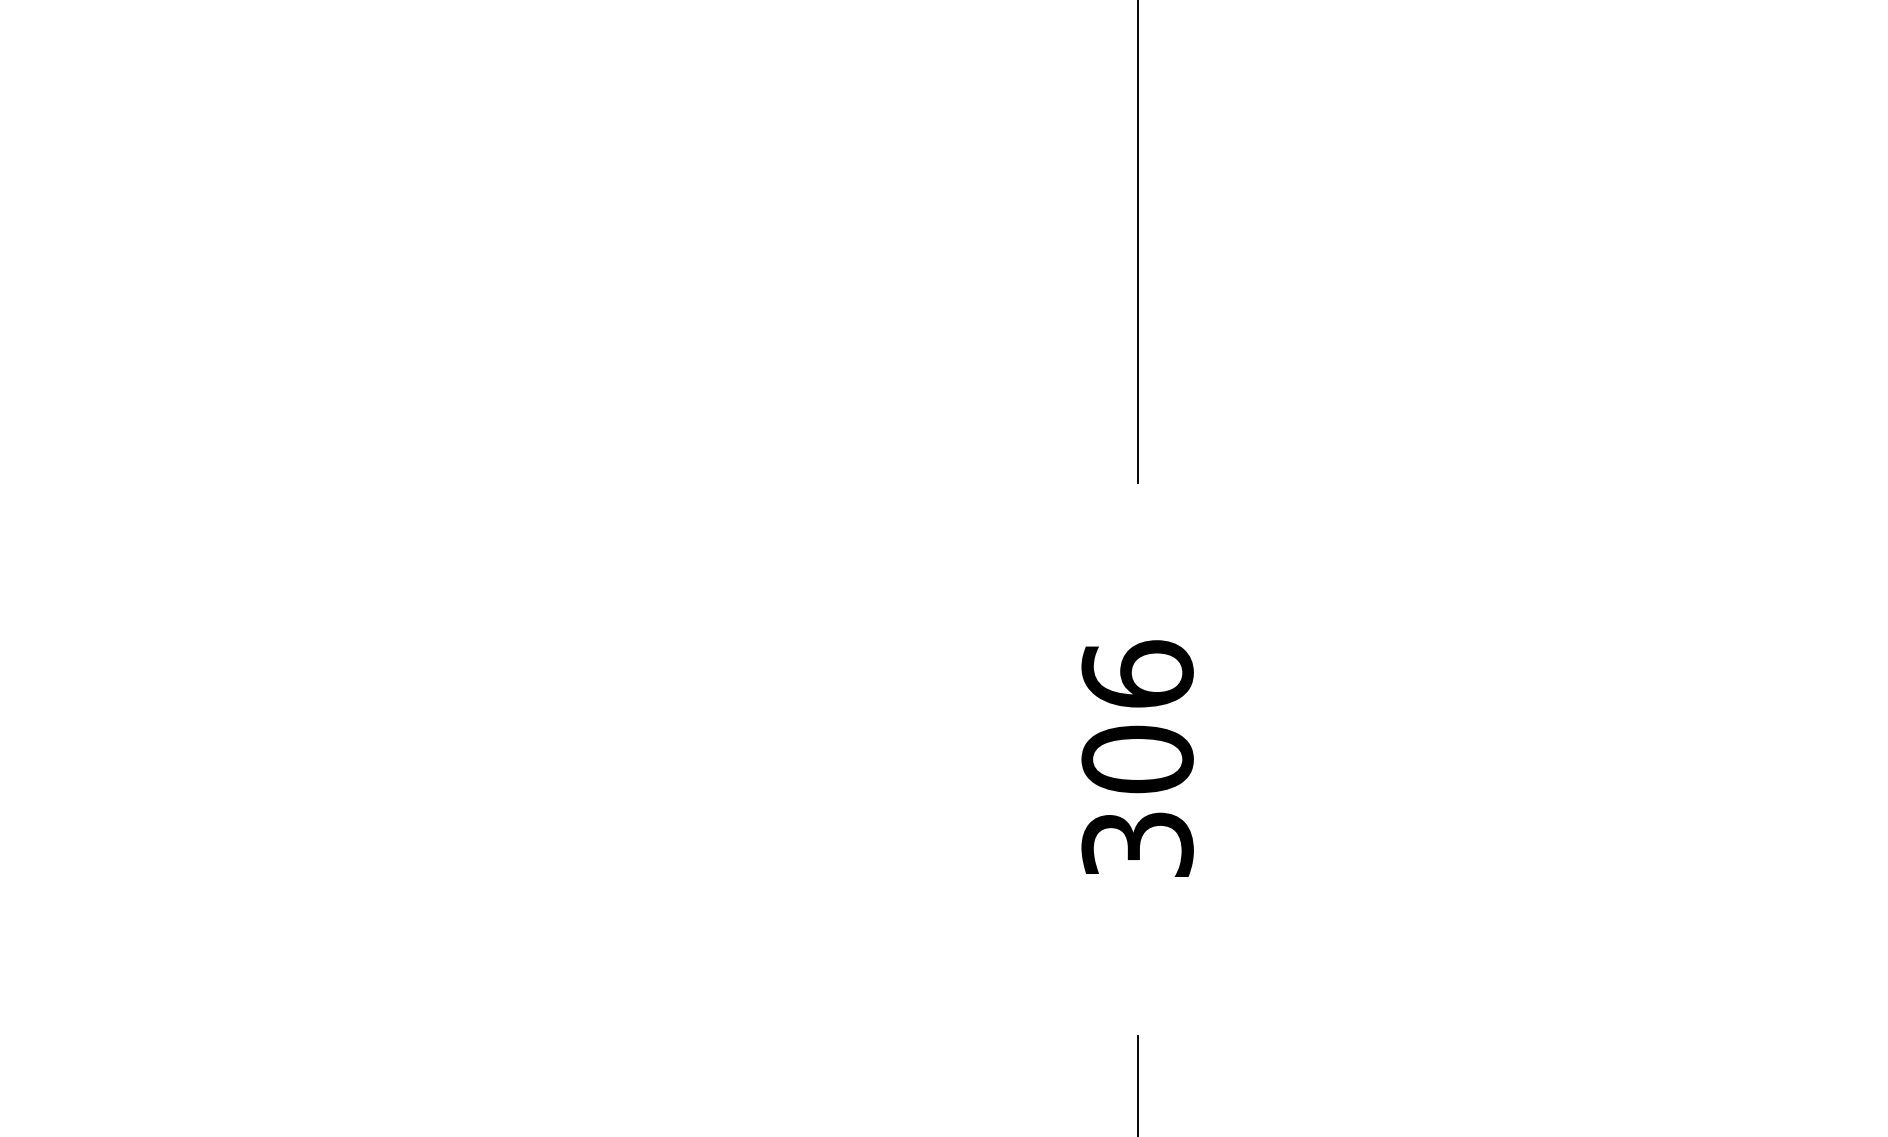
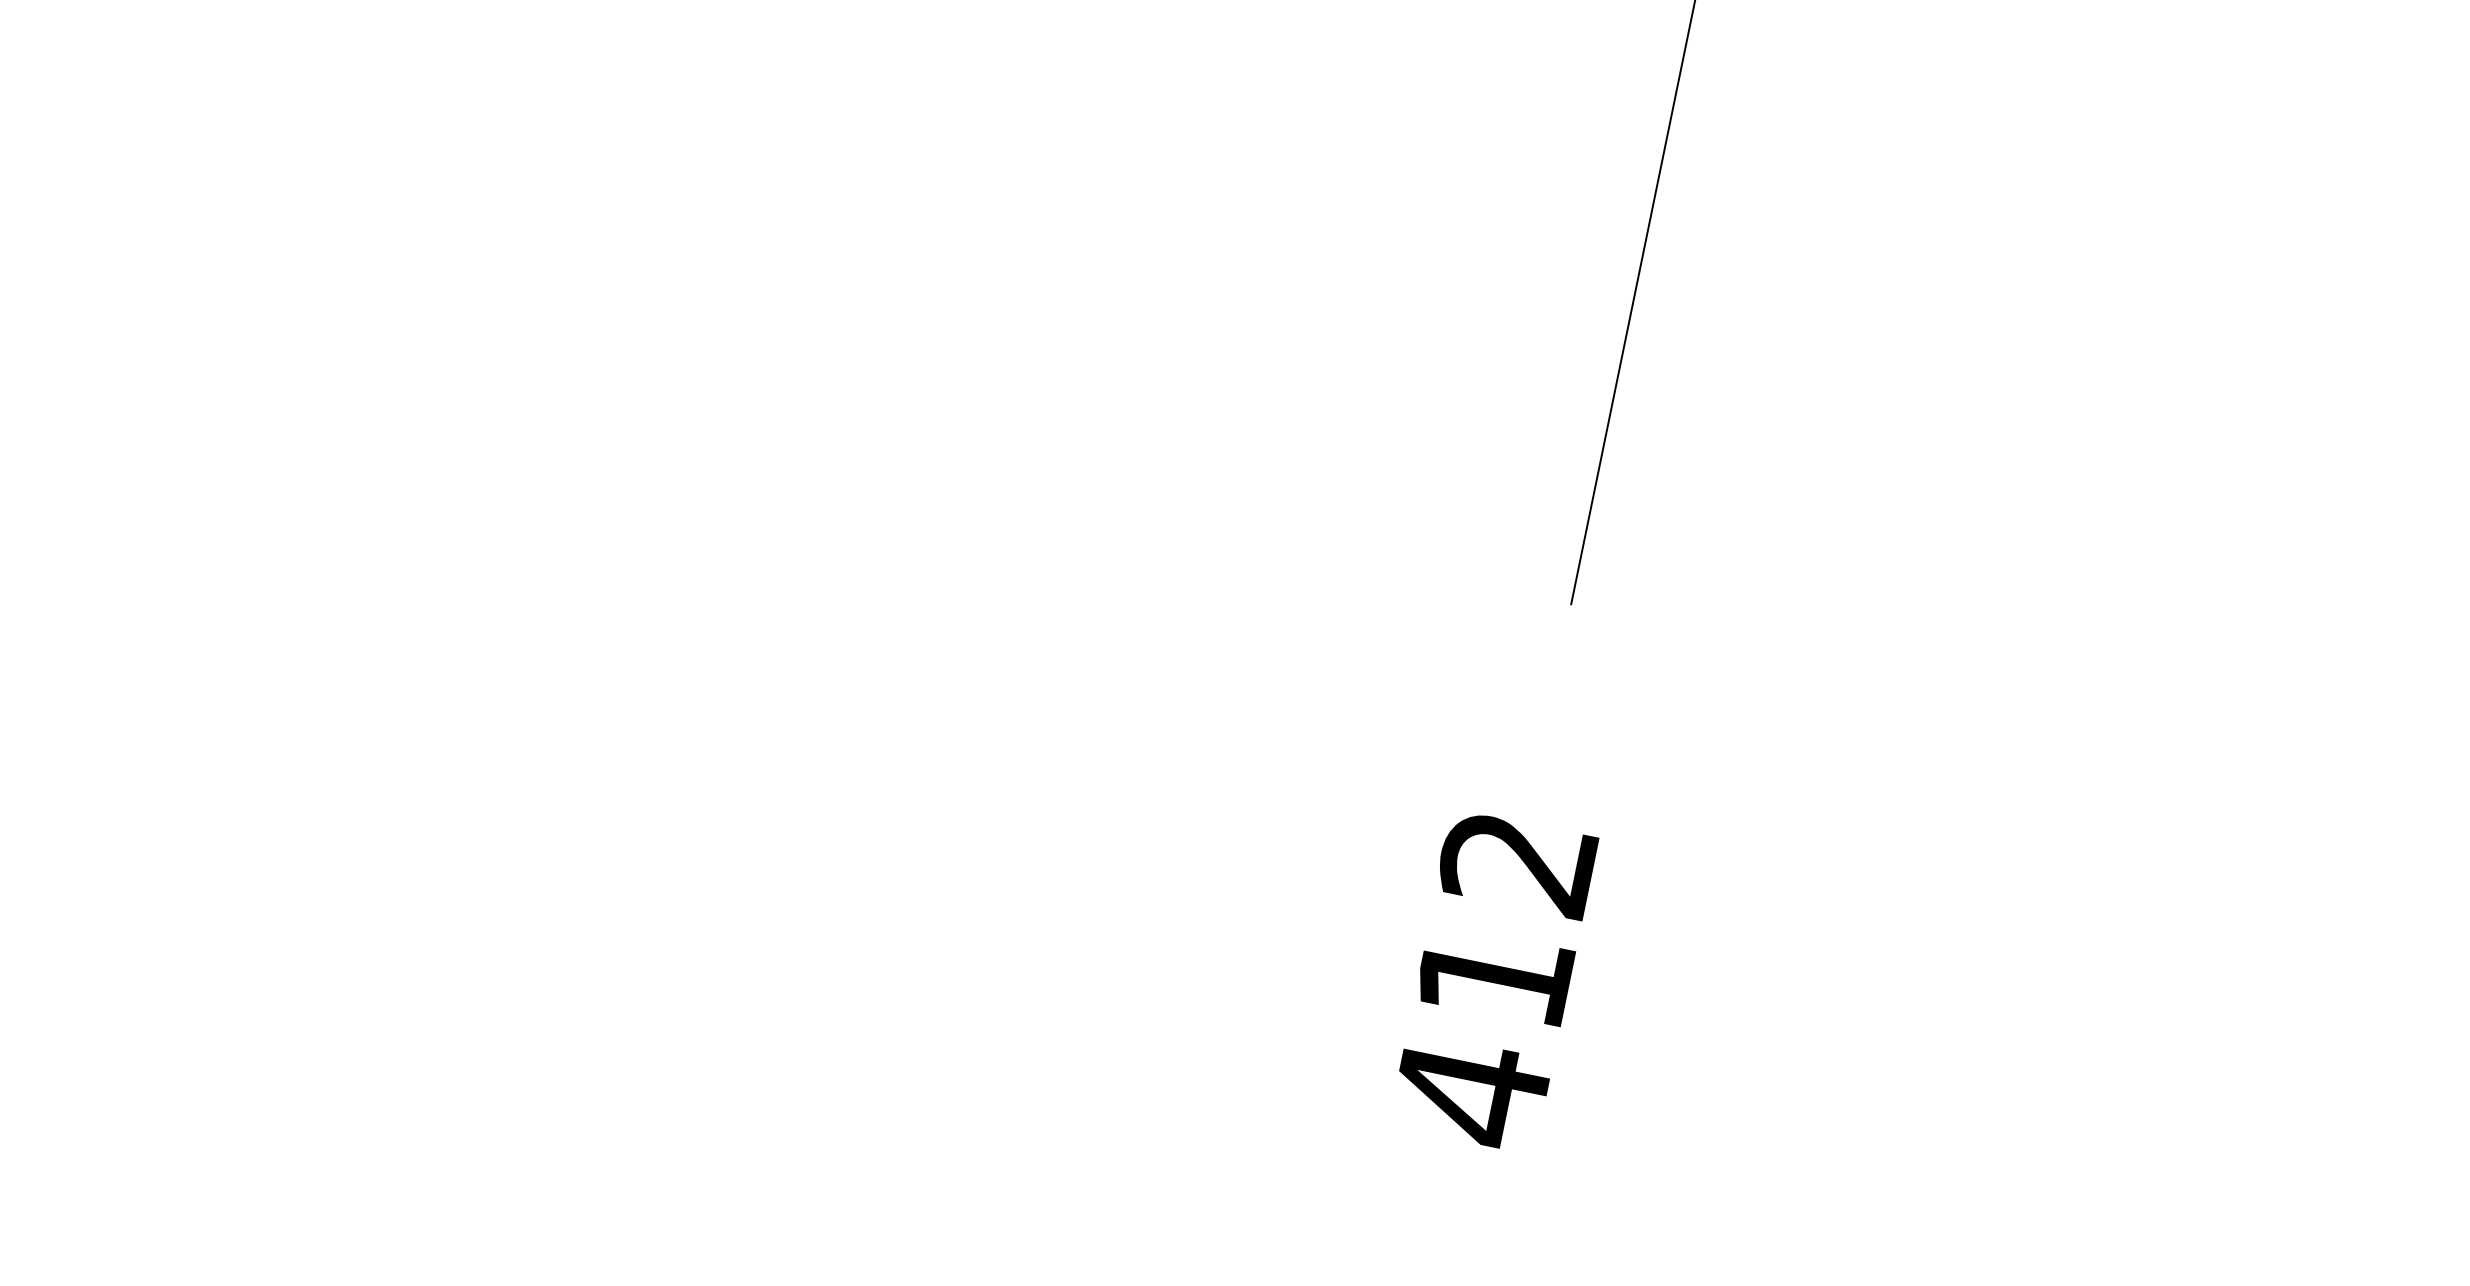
text: (1137, 760) -> (1494, 978), 306 -> 412

